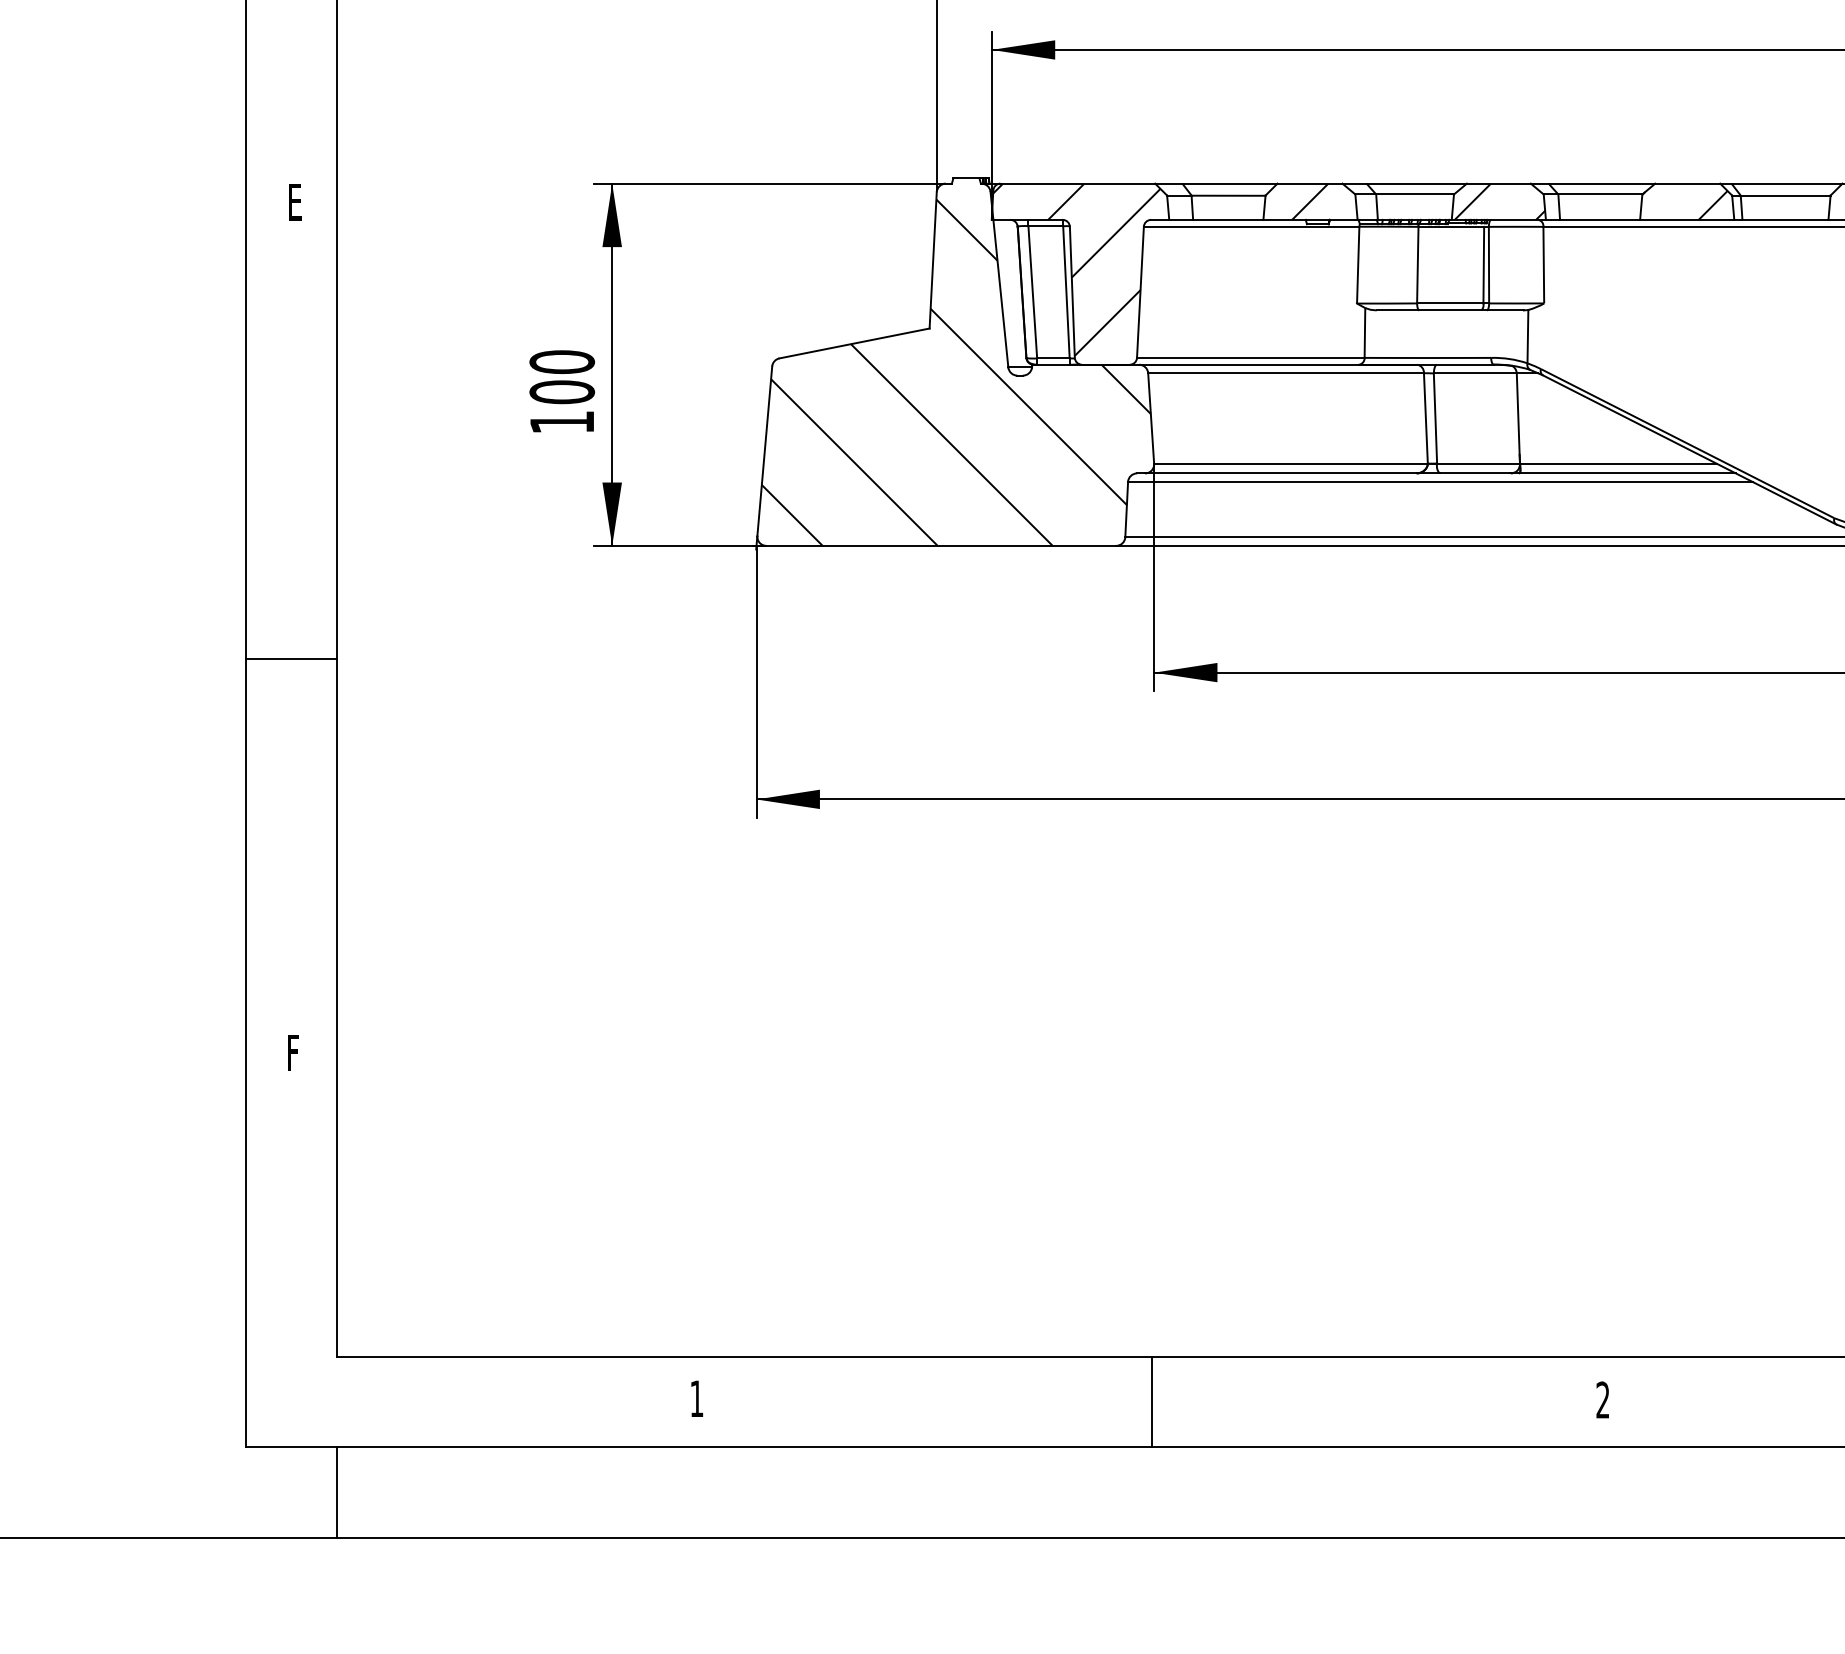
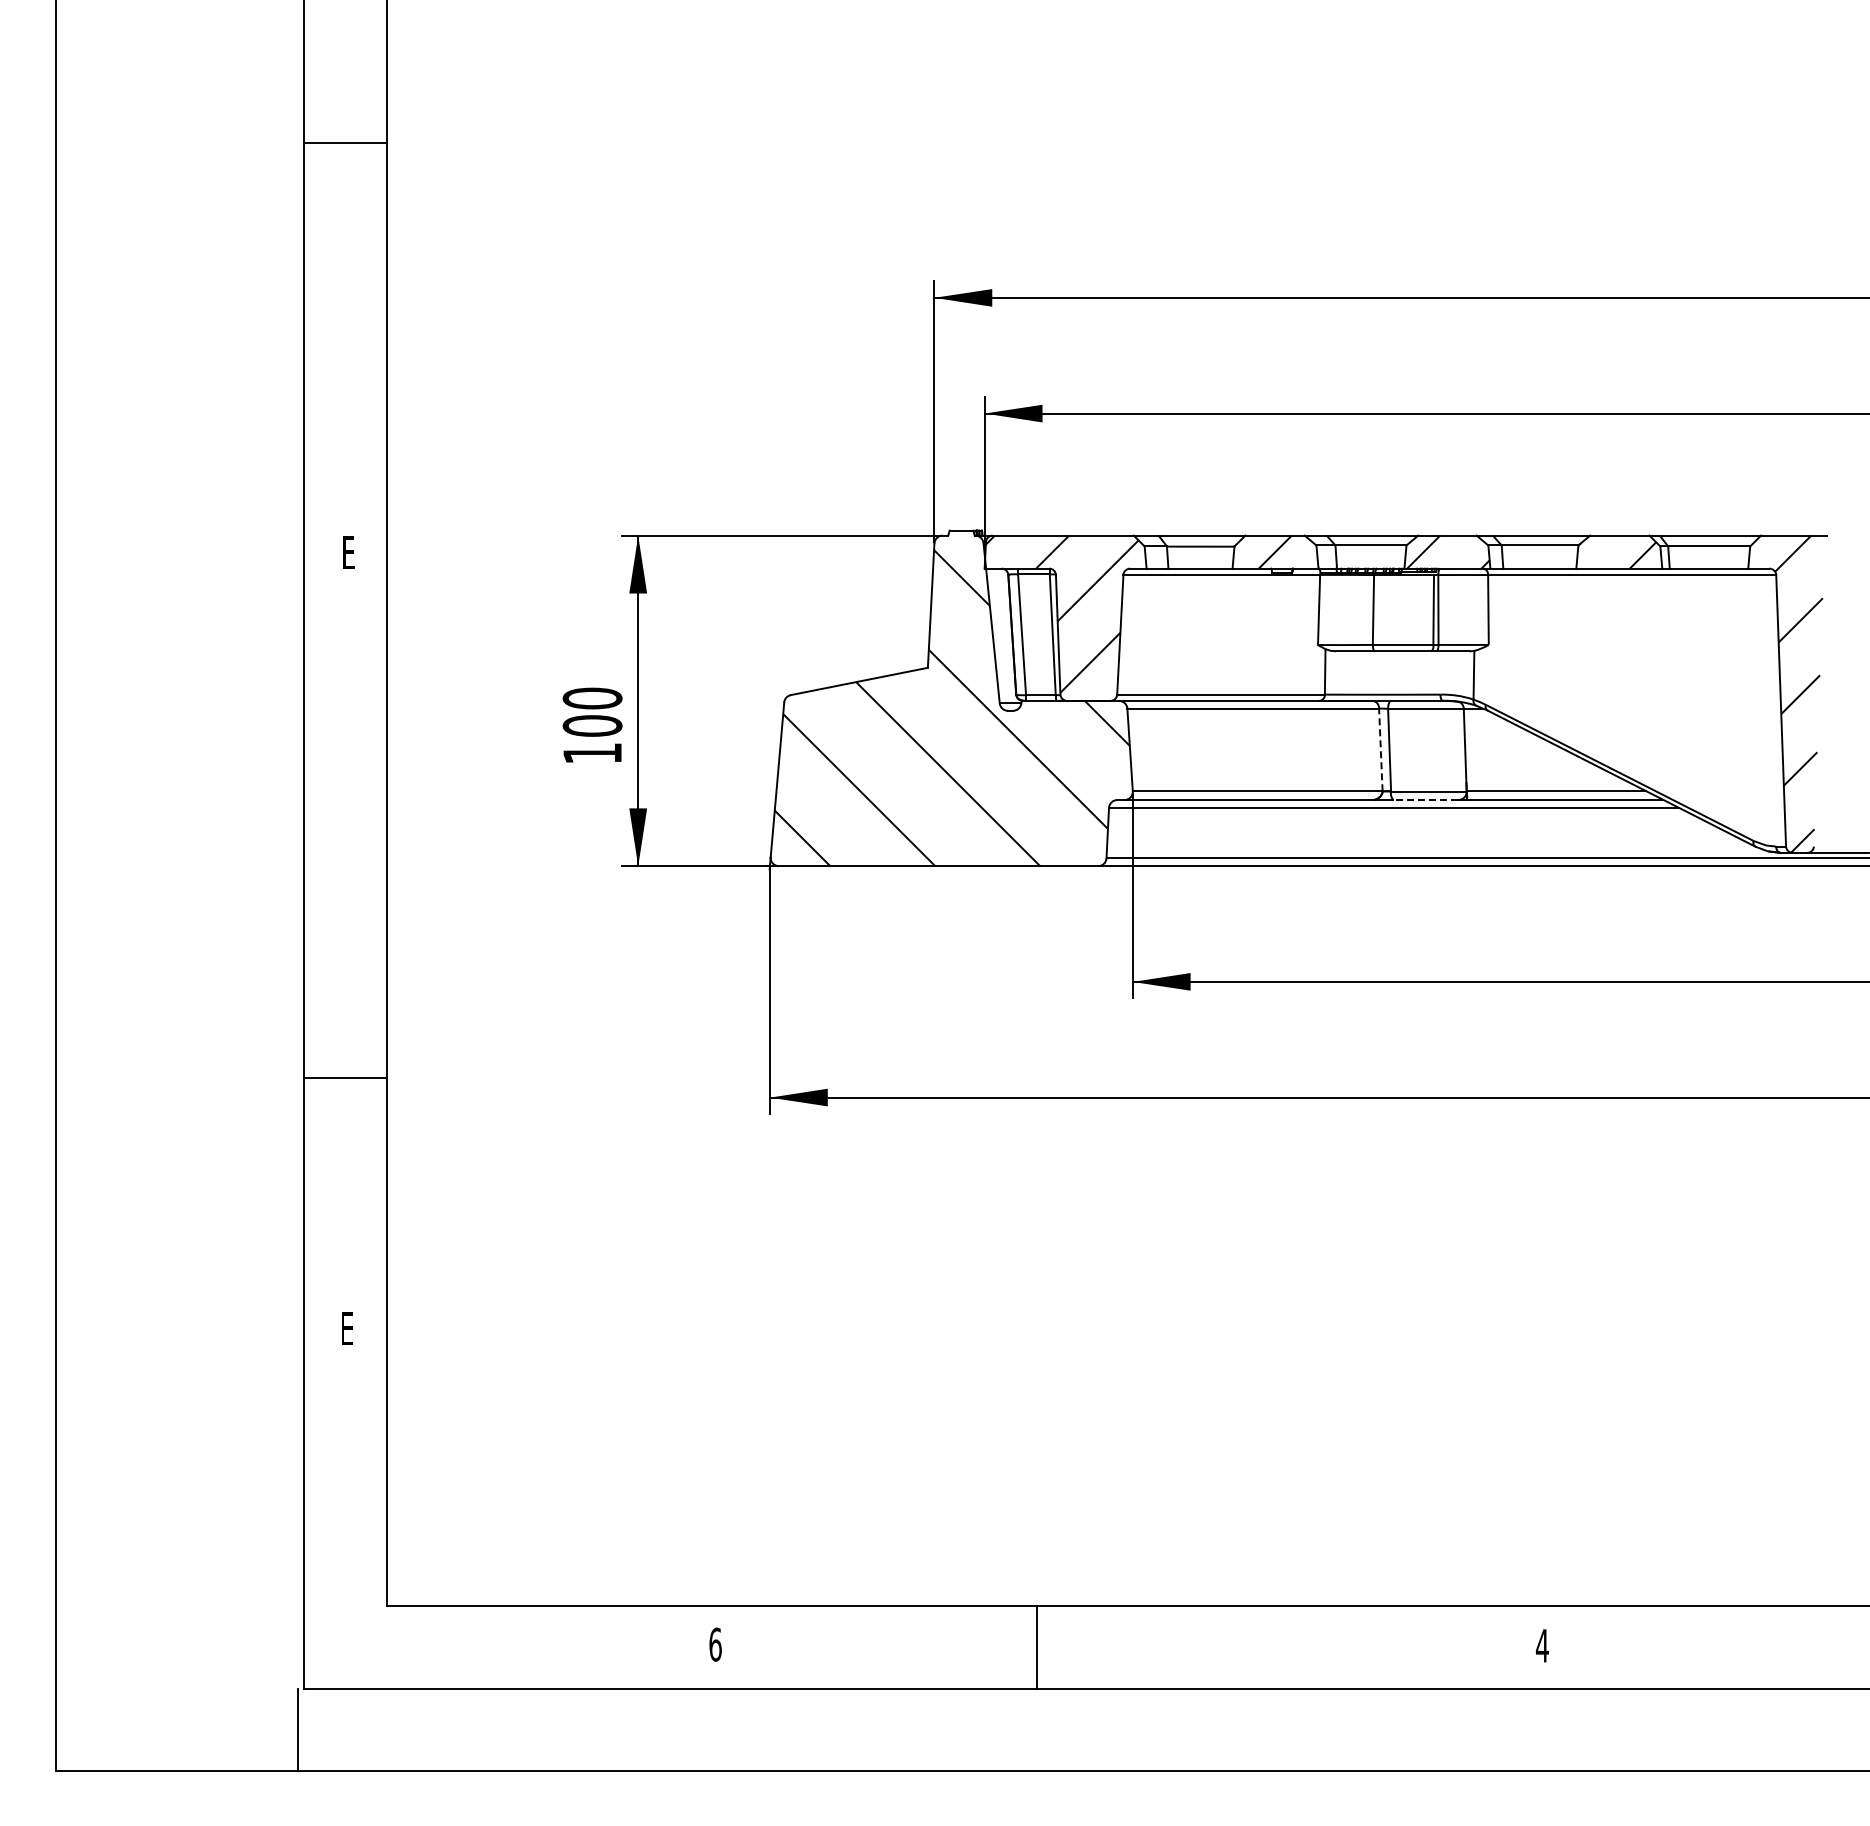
line: (1425, 418) -> (1380, 749), solid -> dashed
line: (1474, 473) -> (1425, 800), solid -> dashed
line: (291, 659) -> (345, 1077), moved
text: (294, 1054) -> (348, 1330), F -> E
text: (696, 1398) -> (715, 1644), 1 -> 6
text: (1603, 1399) -> (1542, 1645), 2 -> 4
line: (1151, 1401) -> (1037, 1647), moved
line: (336, 1491) -> (297, 1729), moved

